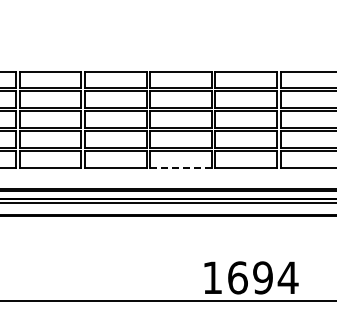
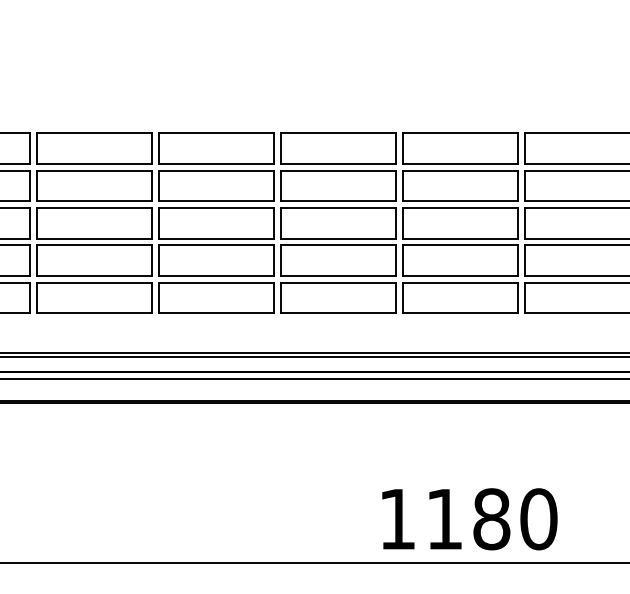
line: (181, 167) -> (339, 312), dashed -> solid
text: (263, 277) -> (492, 518), 1694 -> 1180

